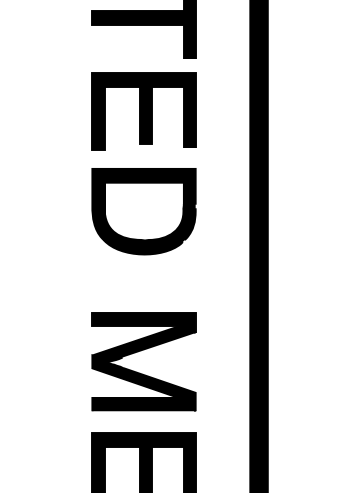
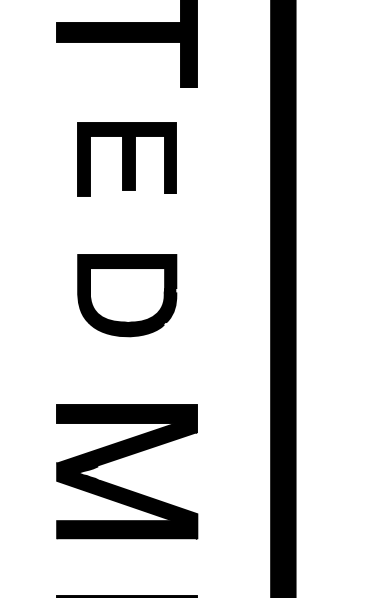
part: (143, 111) -> (126, 159), size x0.7
part: (143, 211) -> (126, 295), size x0.7
part: (141, 351) -> (123, 458), moved

